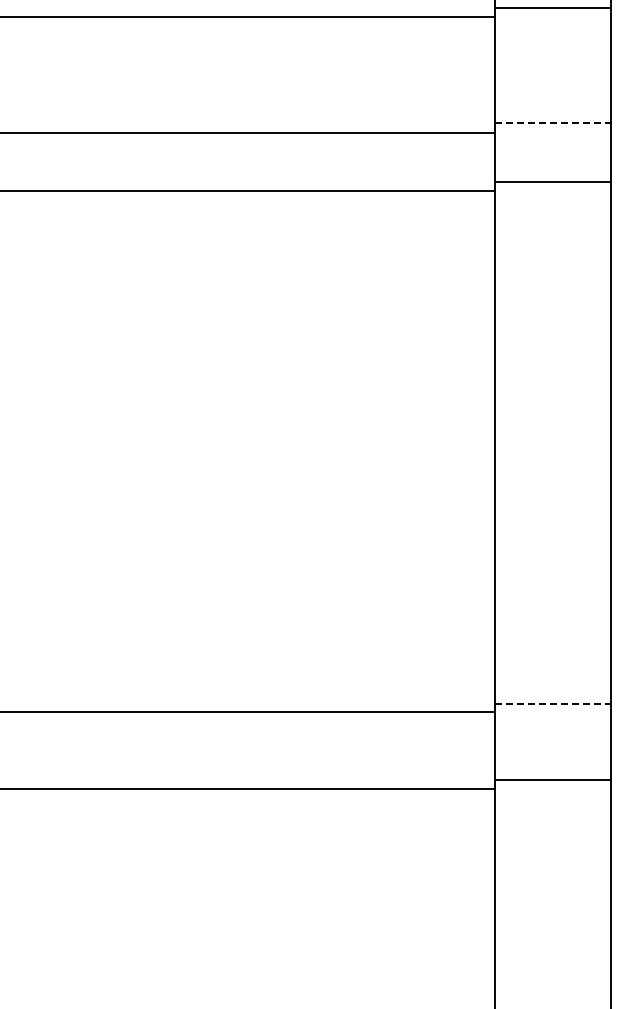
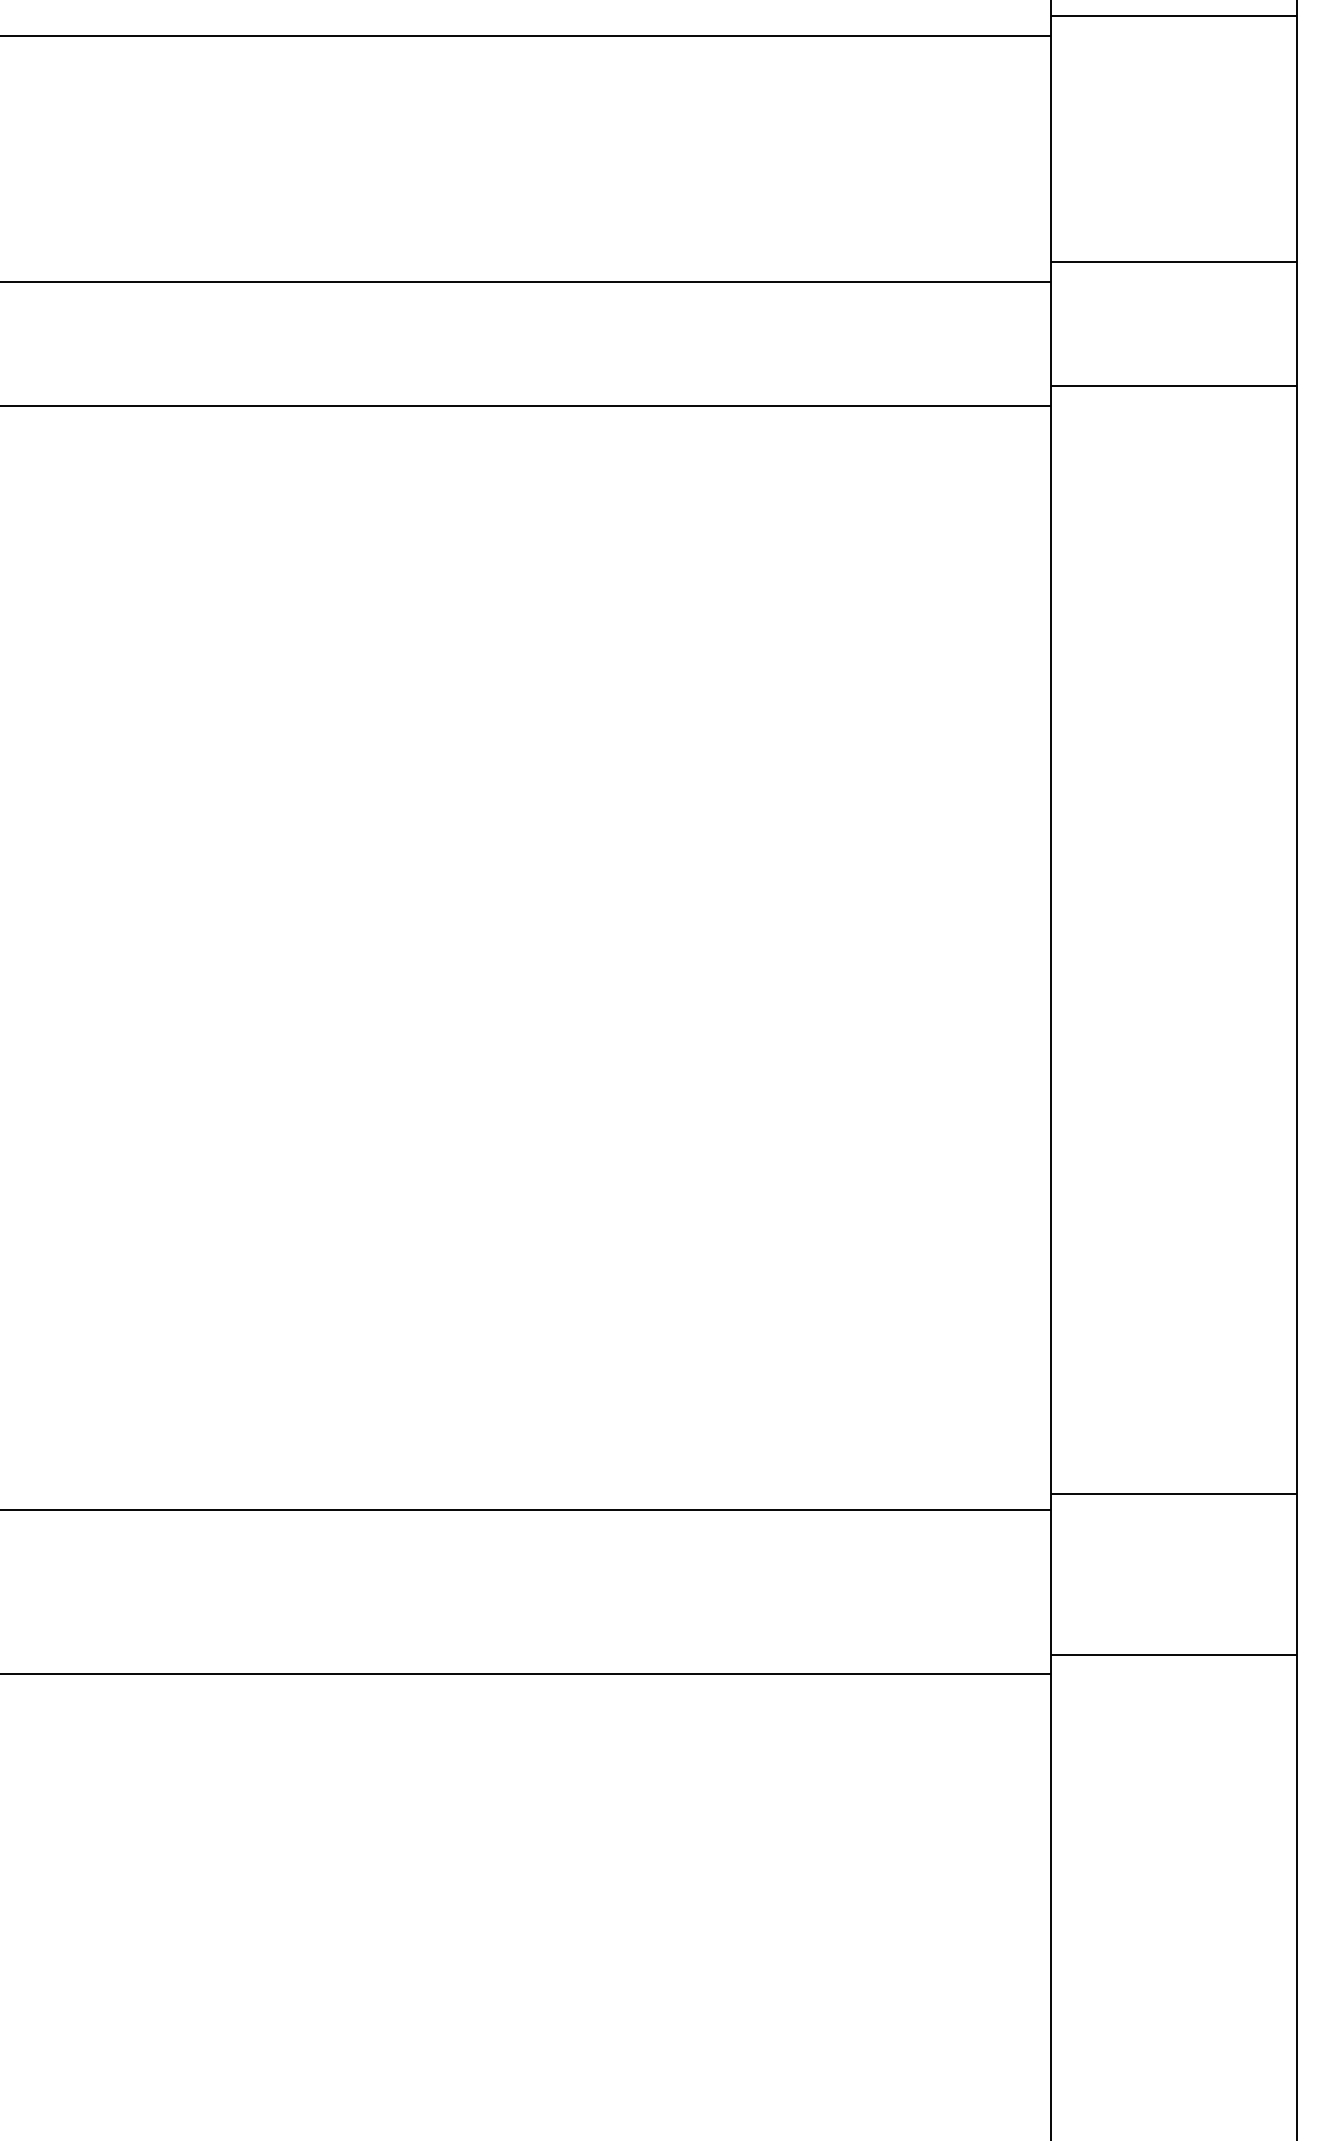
line: (553, 123) -> (1174, 262), dashed -> solid
line: (553, 704) -> (1174, 1494), dashed -> solid

